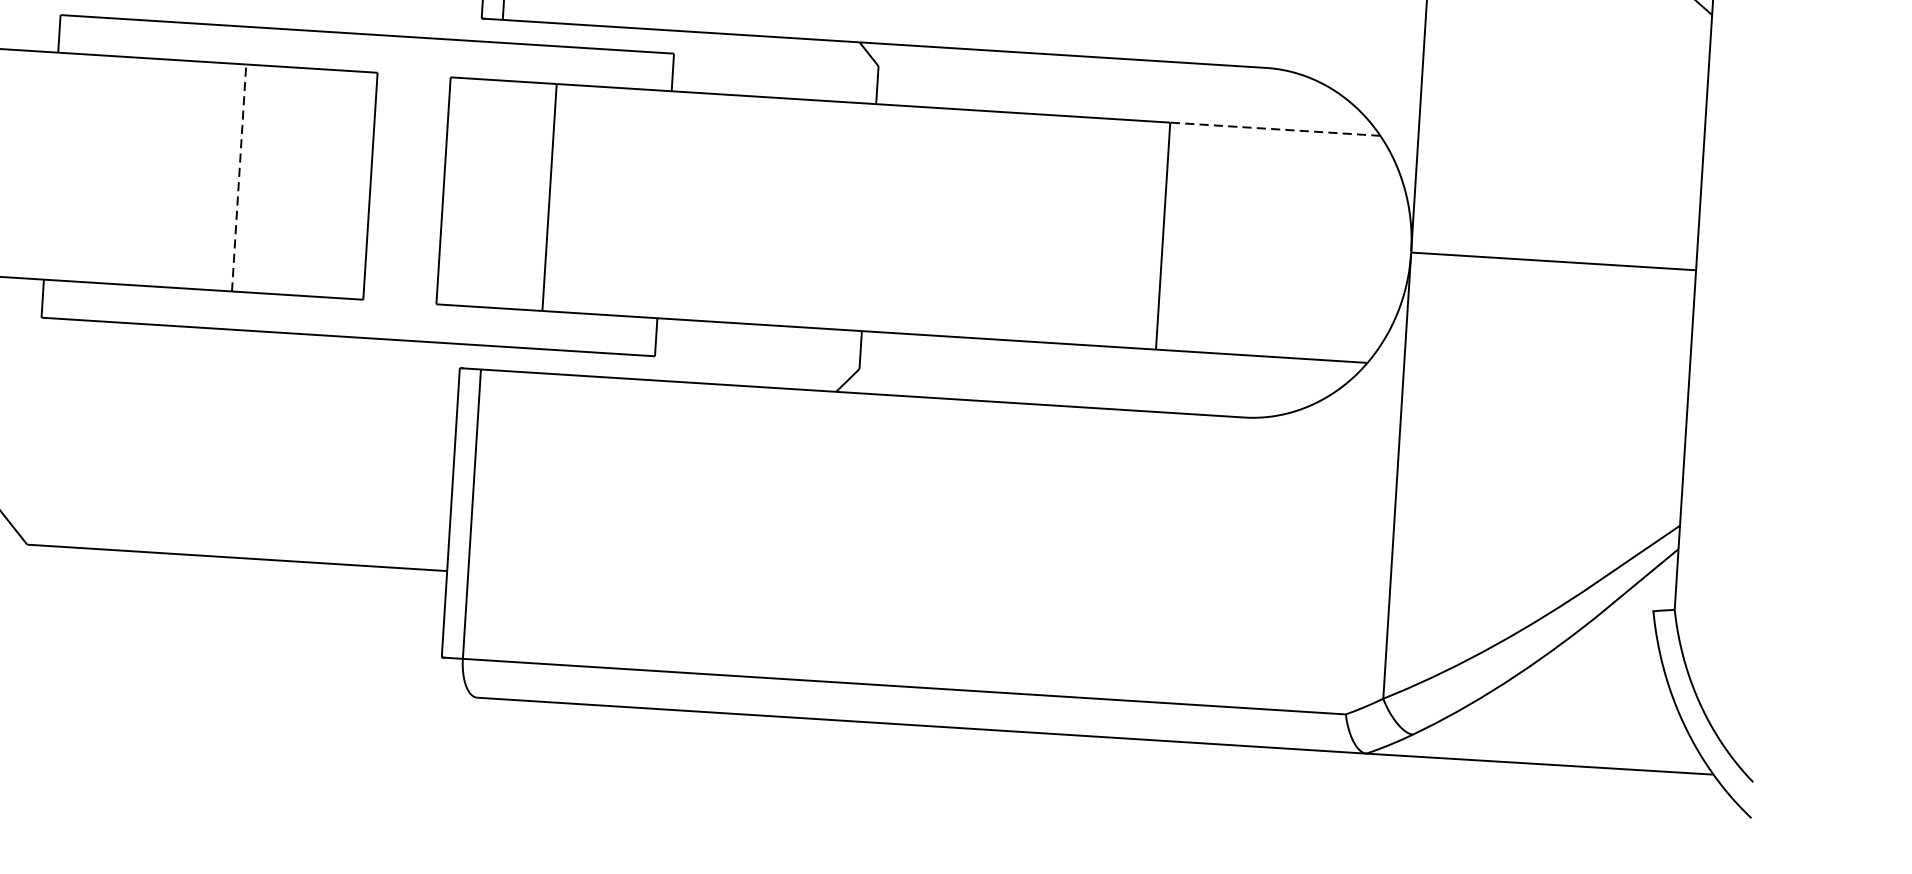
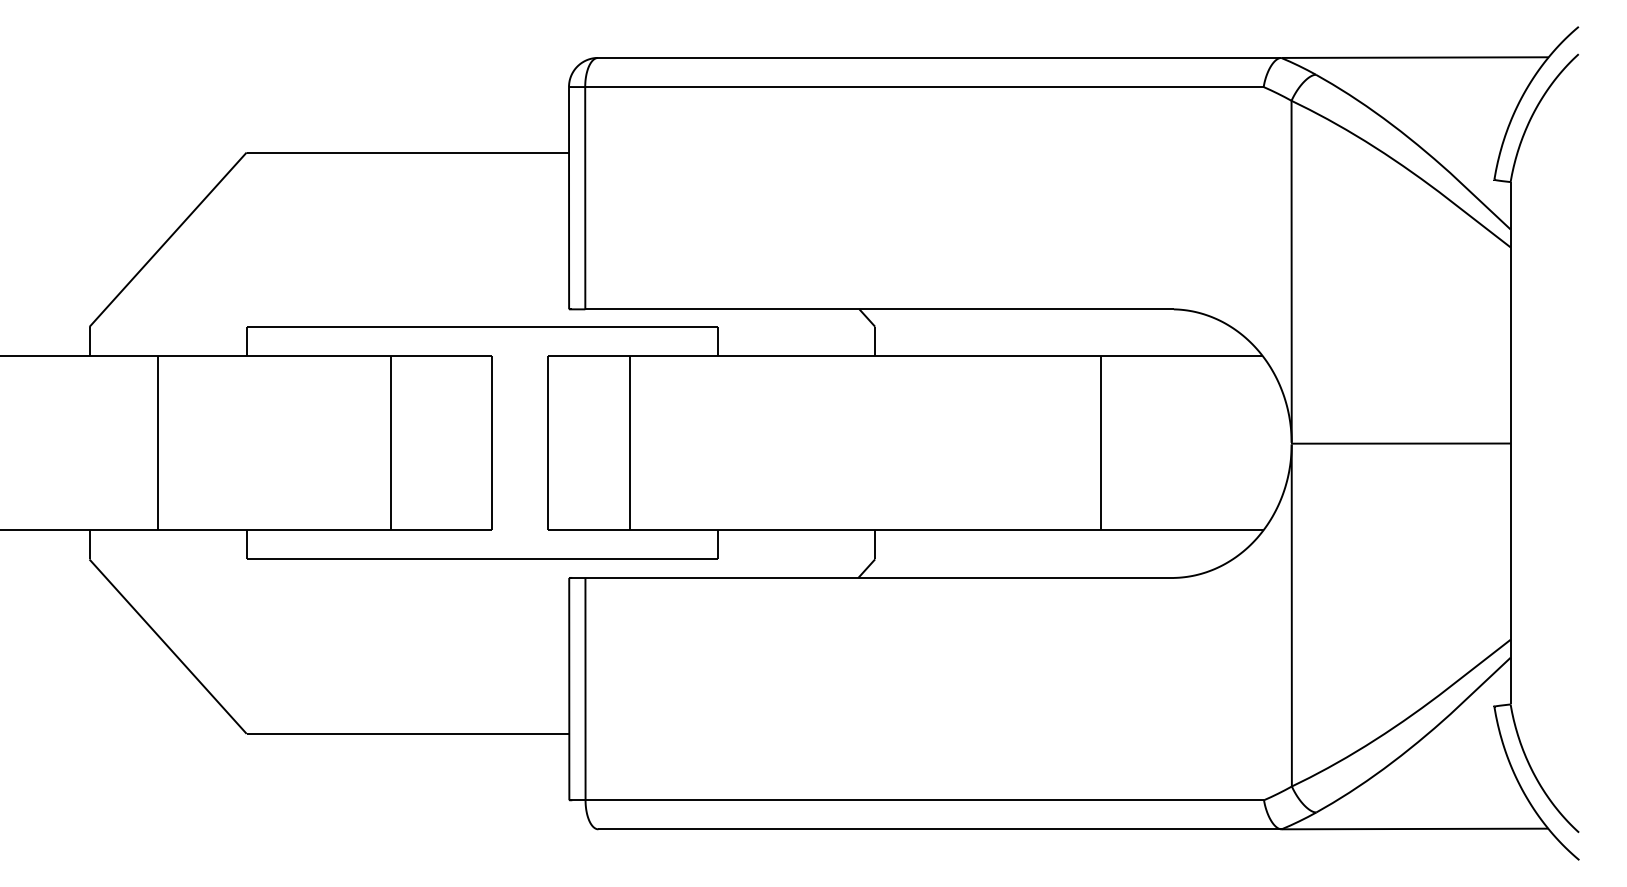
line: (1274, 128) -> (1181, 355), dashed -> solid
line: (239, 177) -> (391, 442), dashed -> solid

